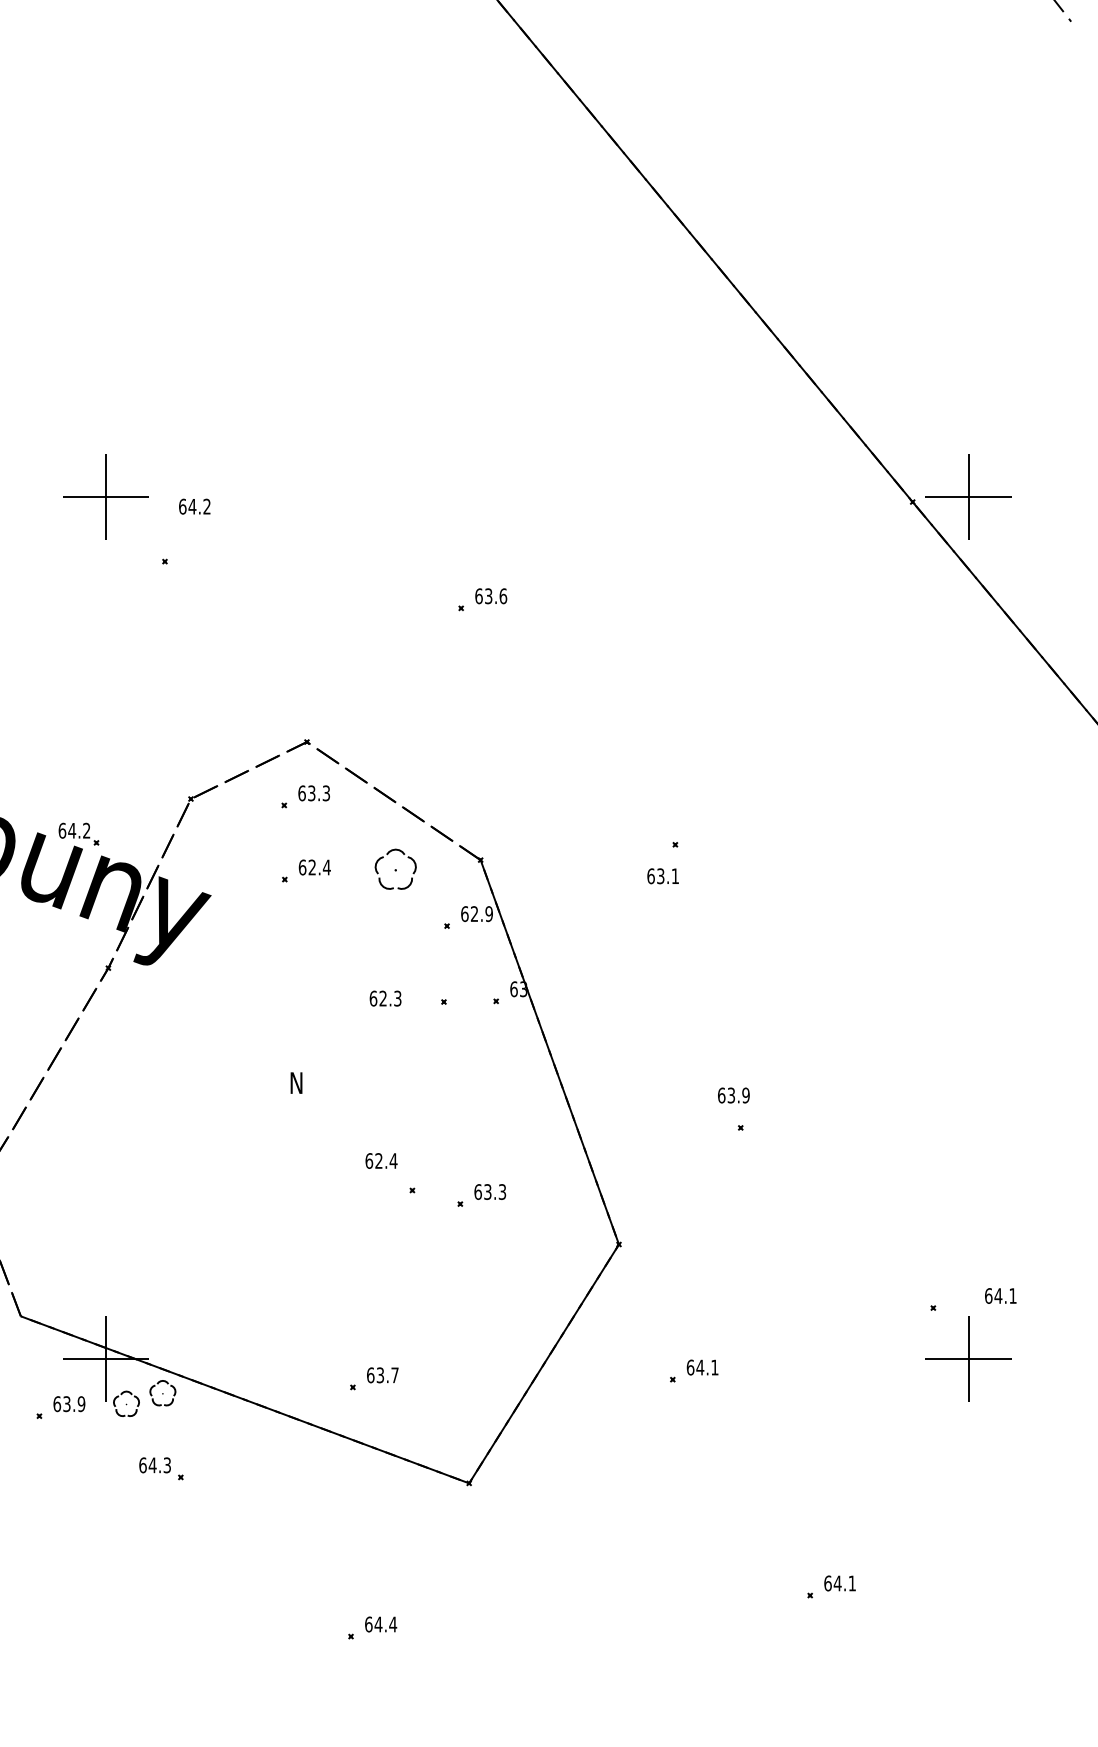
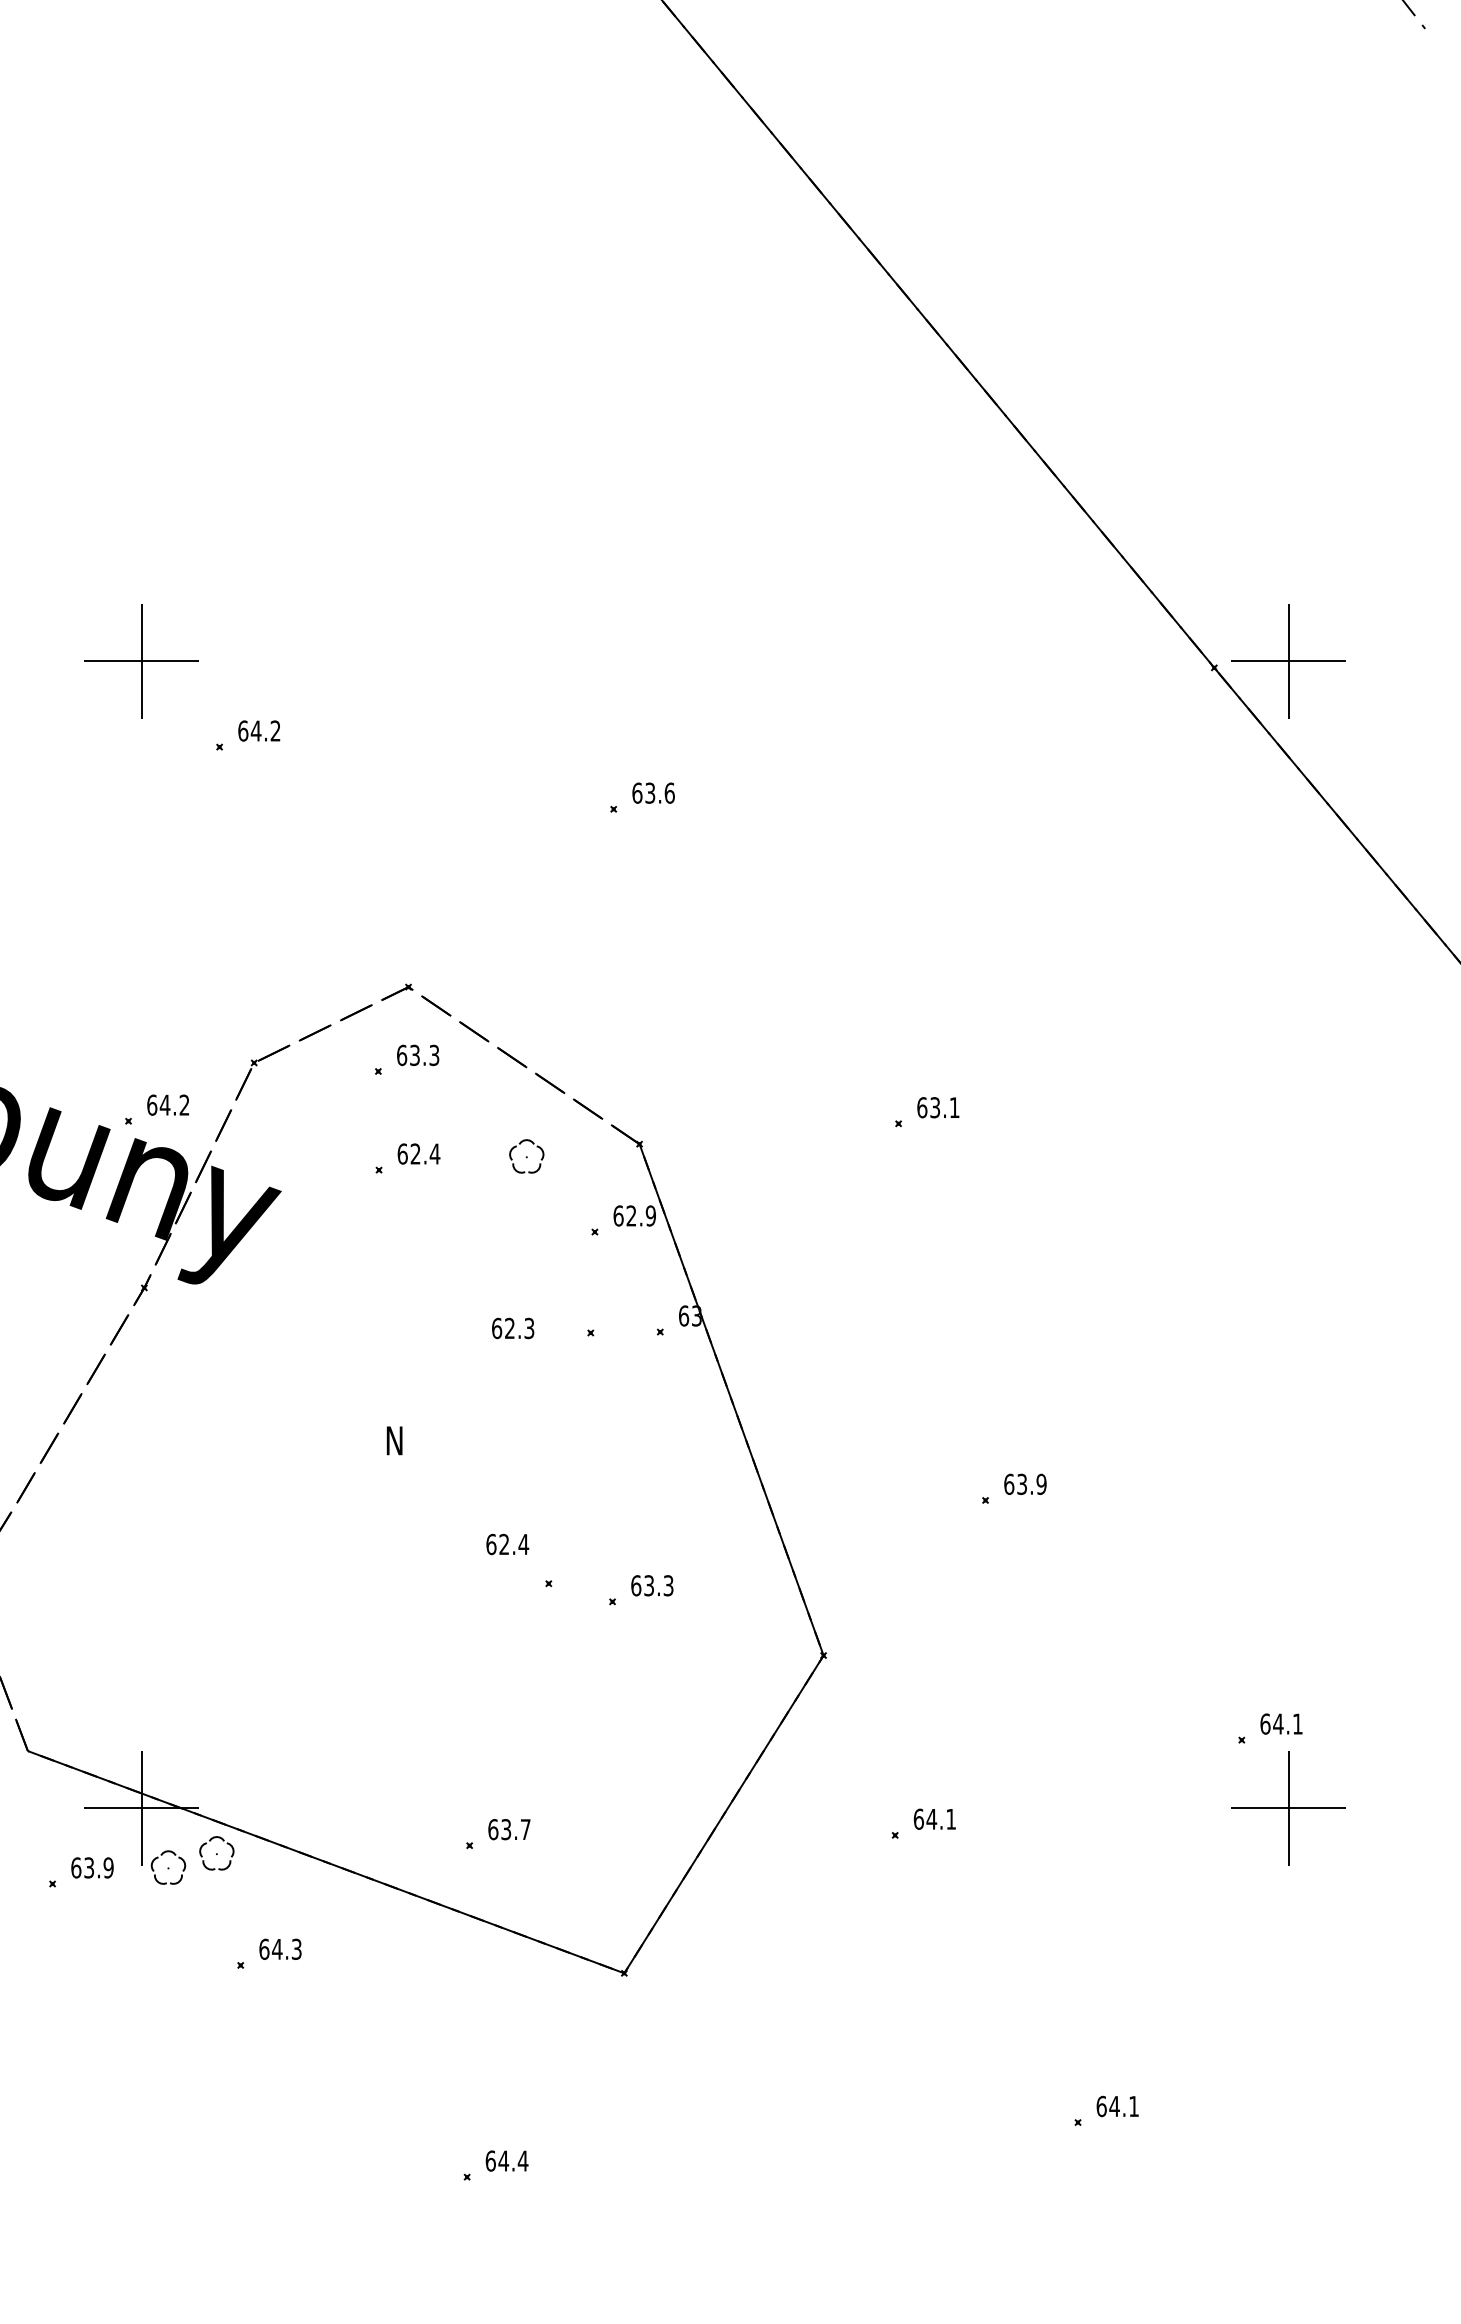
text: (194, 506) -> (259, 730), moved
text: (73, 830) -> (167, 1104), moved
part: (395, 869) -> (526, 1156), size x0.62
text: (663, 876) -> (938, 1107), moved
text: (733, 1094) -> (1025, 1483), moved
text: (1000, 1295) -> (1281, 1723), moved
text: (155, 1464) -> (280, 1948), moved

